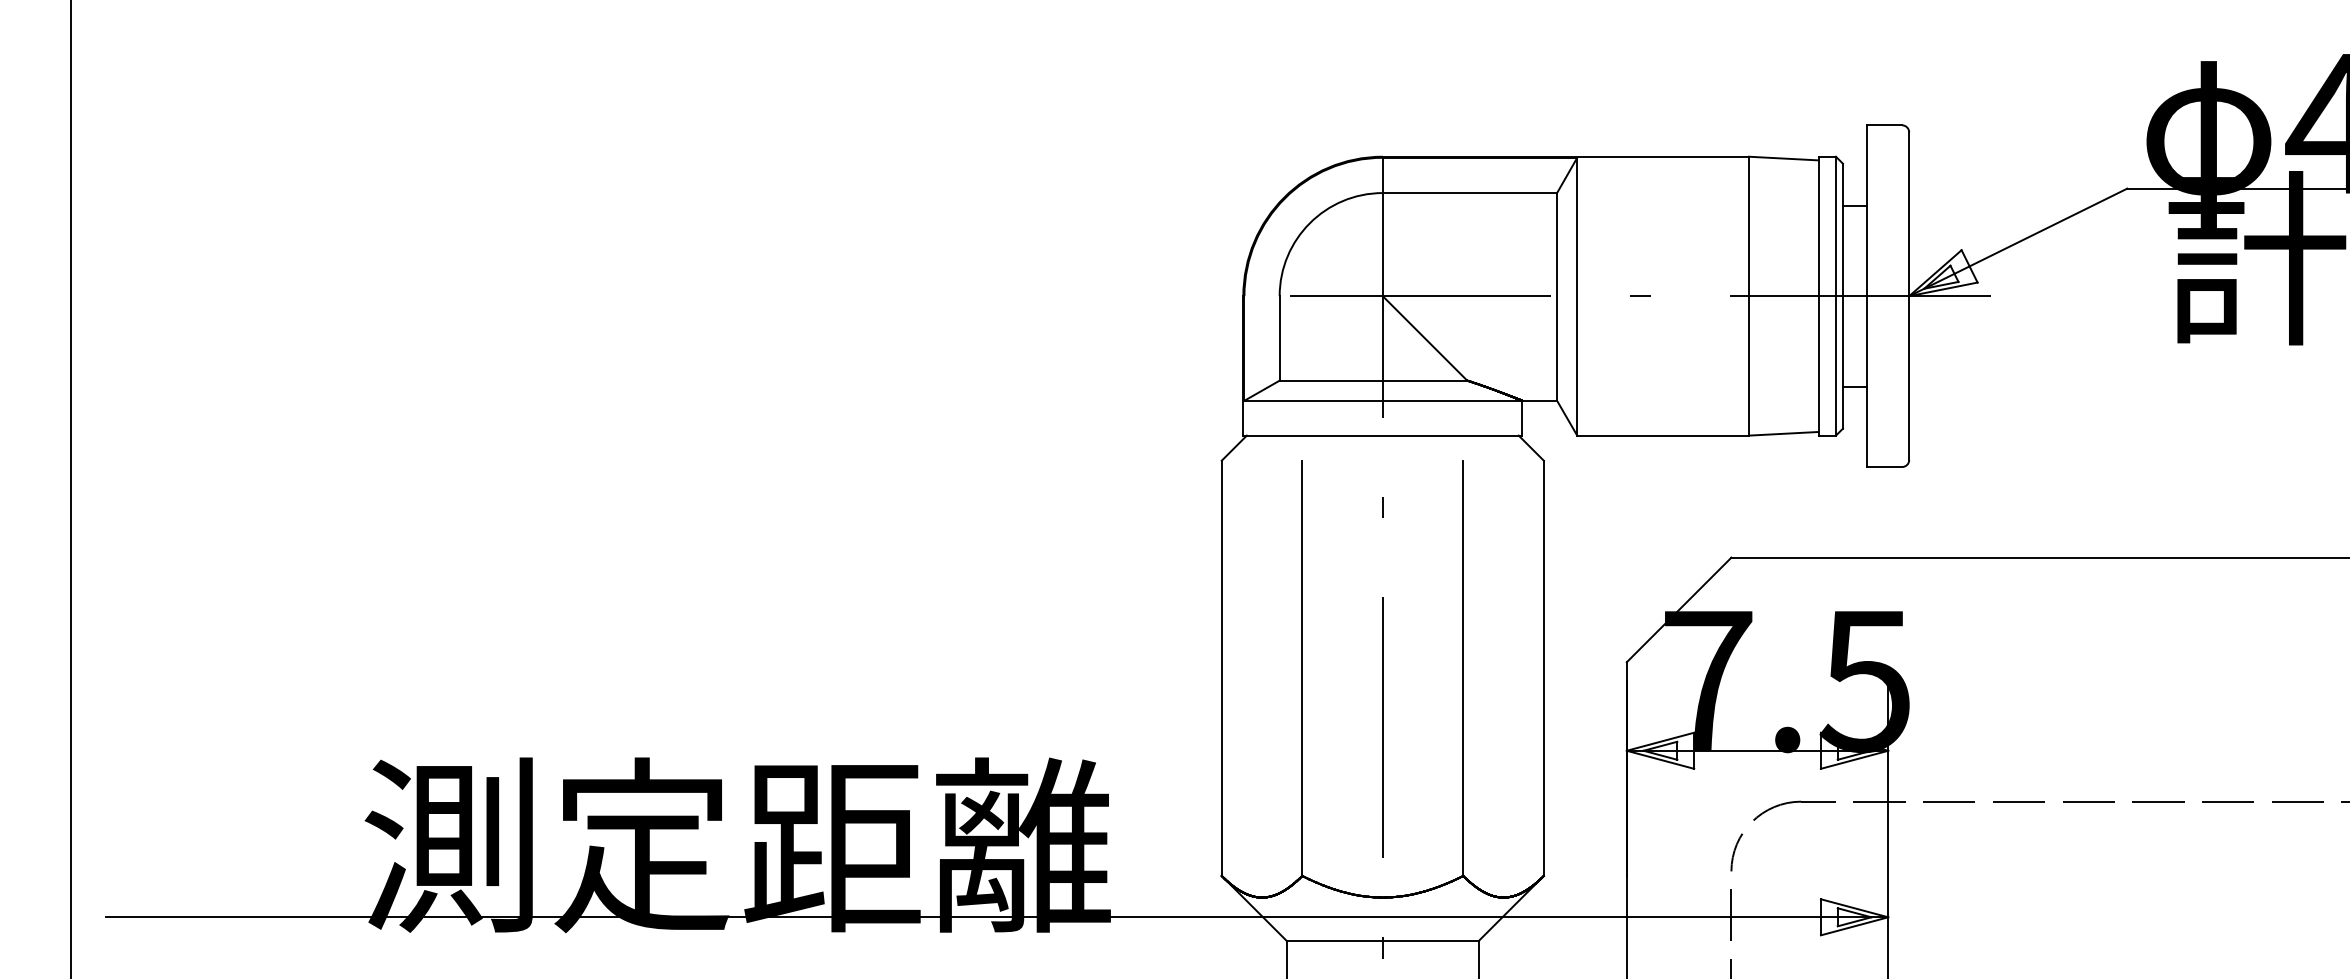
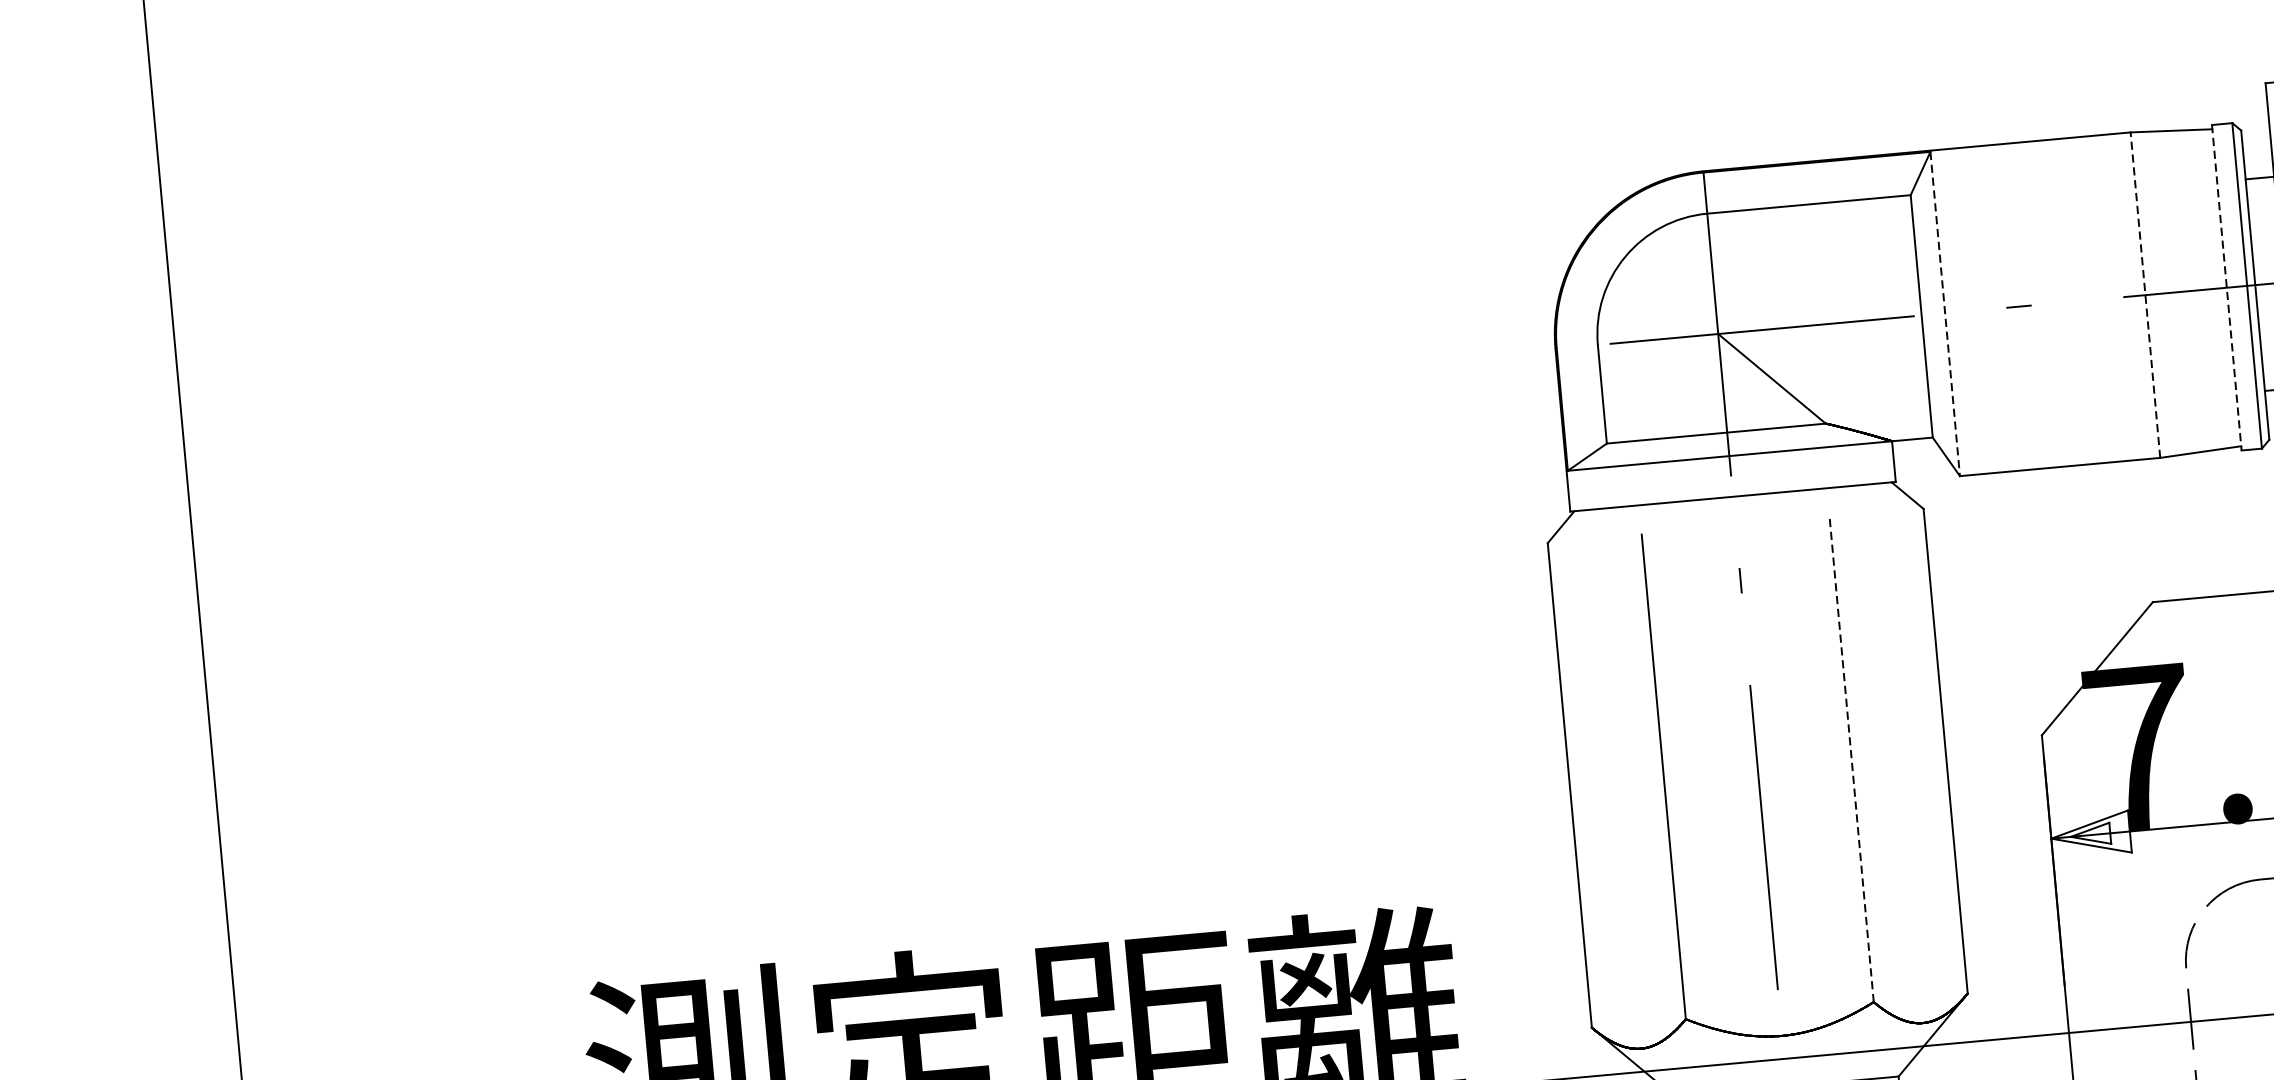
line: (1748, 295) -> (2144, 294), solid -> dashed
line: (1577, 296) -> (1945, 313), solid -> dashed
line: (1818, 296) -> (2226, 288), solid -> dashed
line: (1463, 668) -> (1851, 759), solid -> dashed

